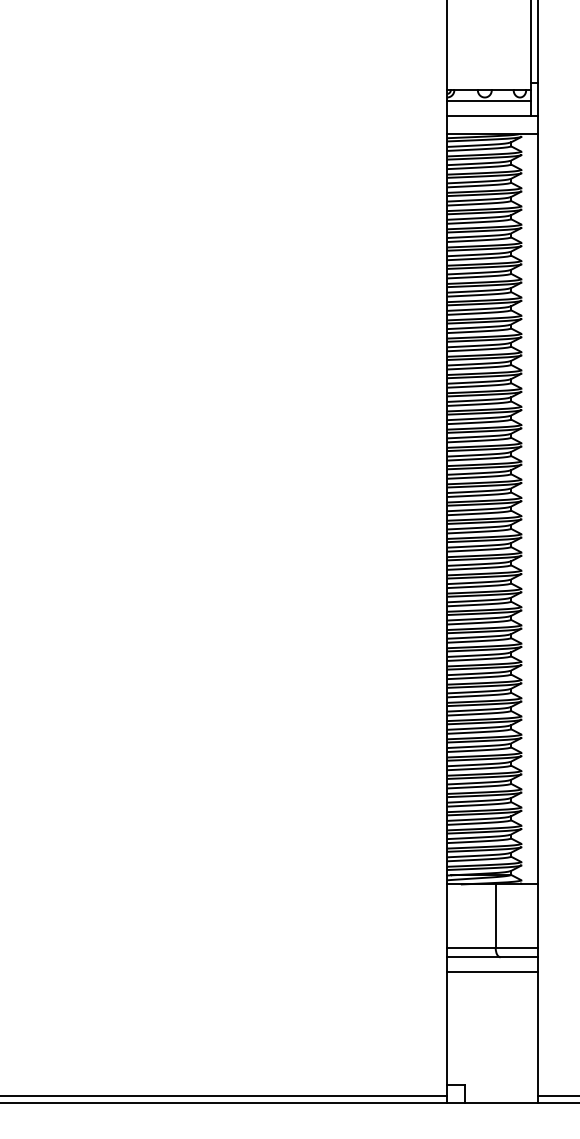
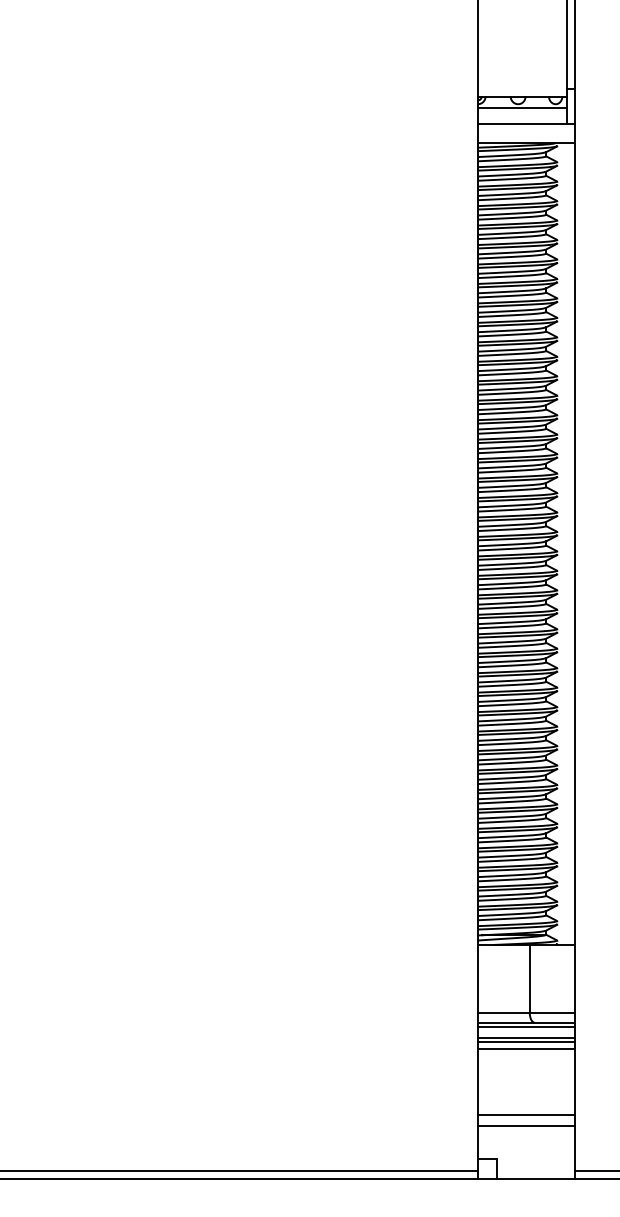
line: (492, 960) -> (526, 1026), added
line: (492, 975) -> (526, 1042), added
line: (492, 982) -> (526, 1049), added
line: (492, 1043) -> (526, 1114), added
line: (492, 1053) -> (526, 1125), added

